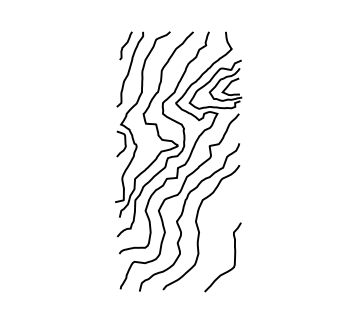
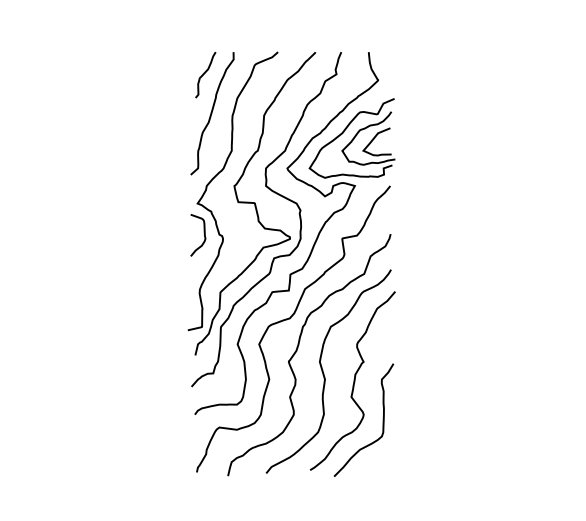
curve: (216, 233) -> (353, 381), added

